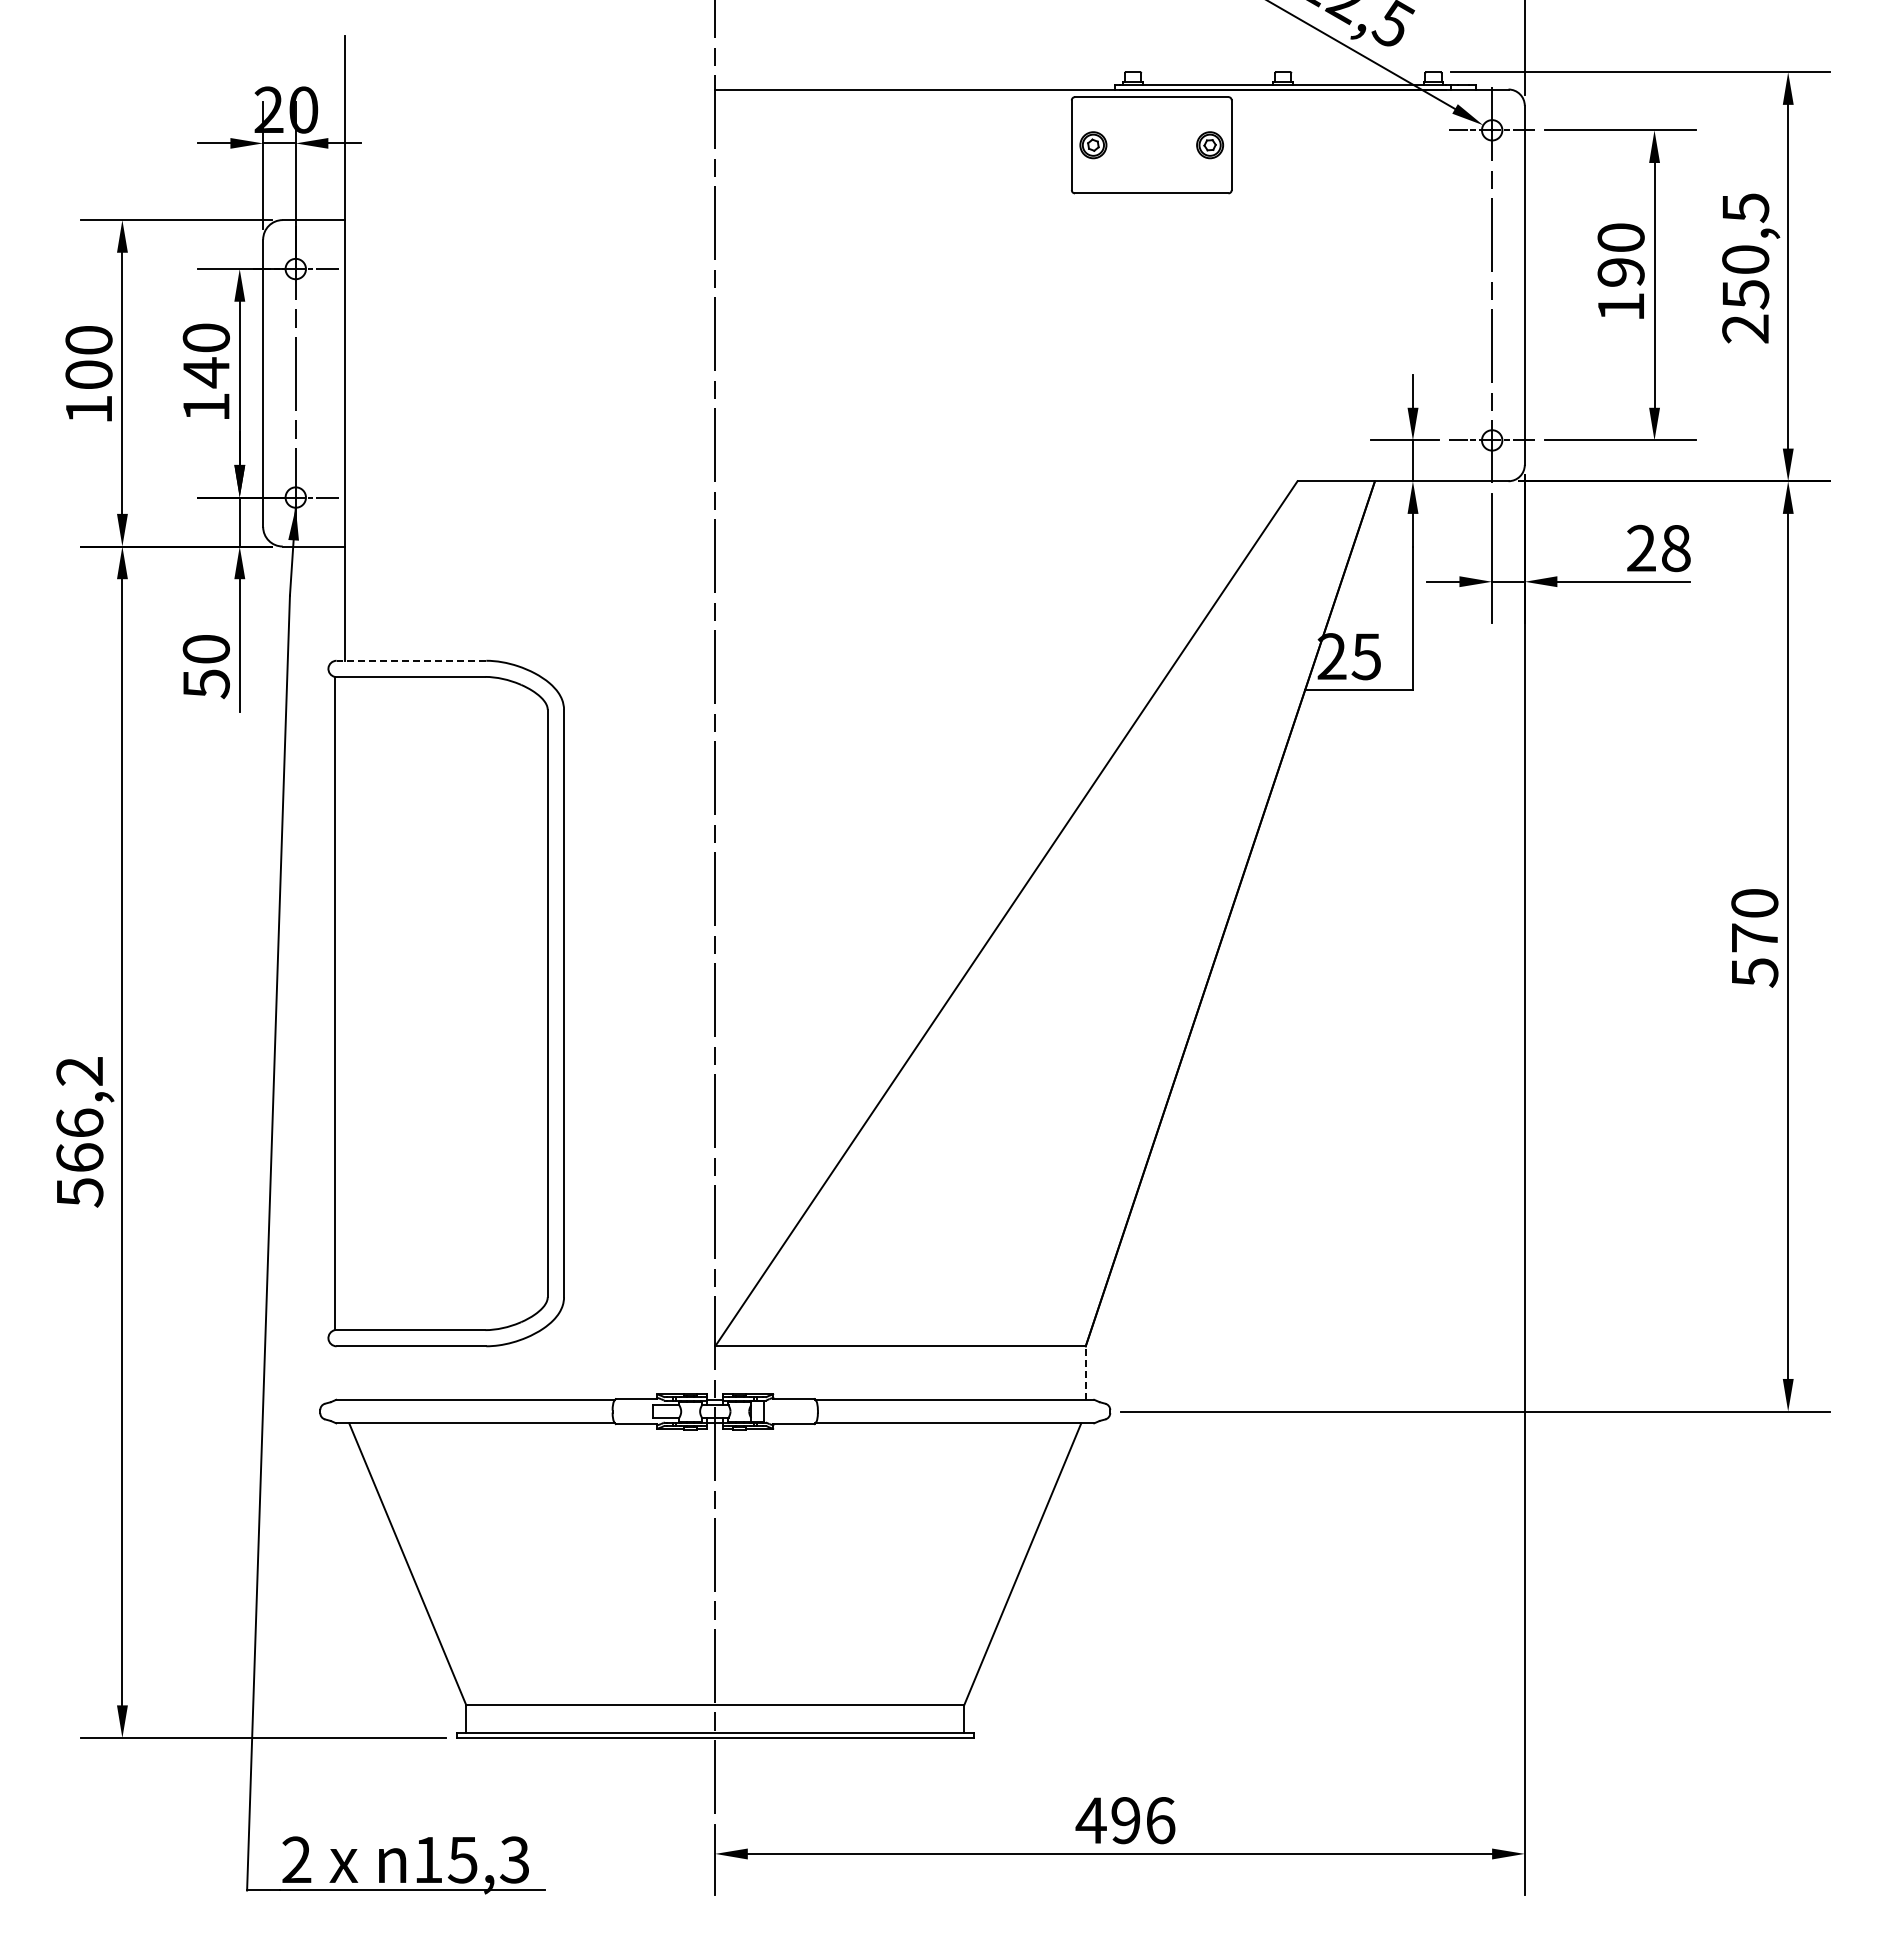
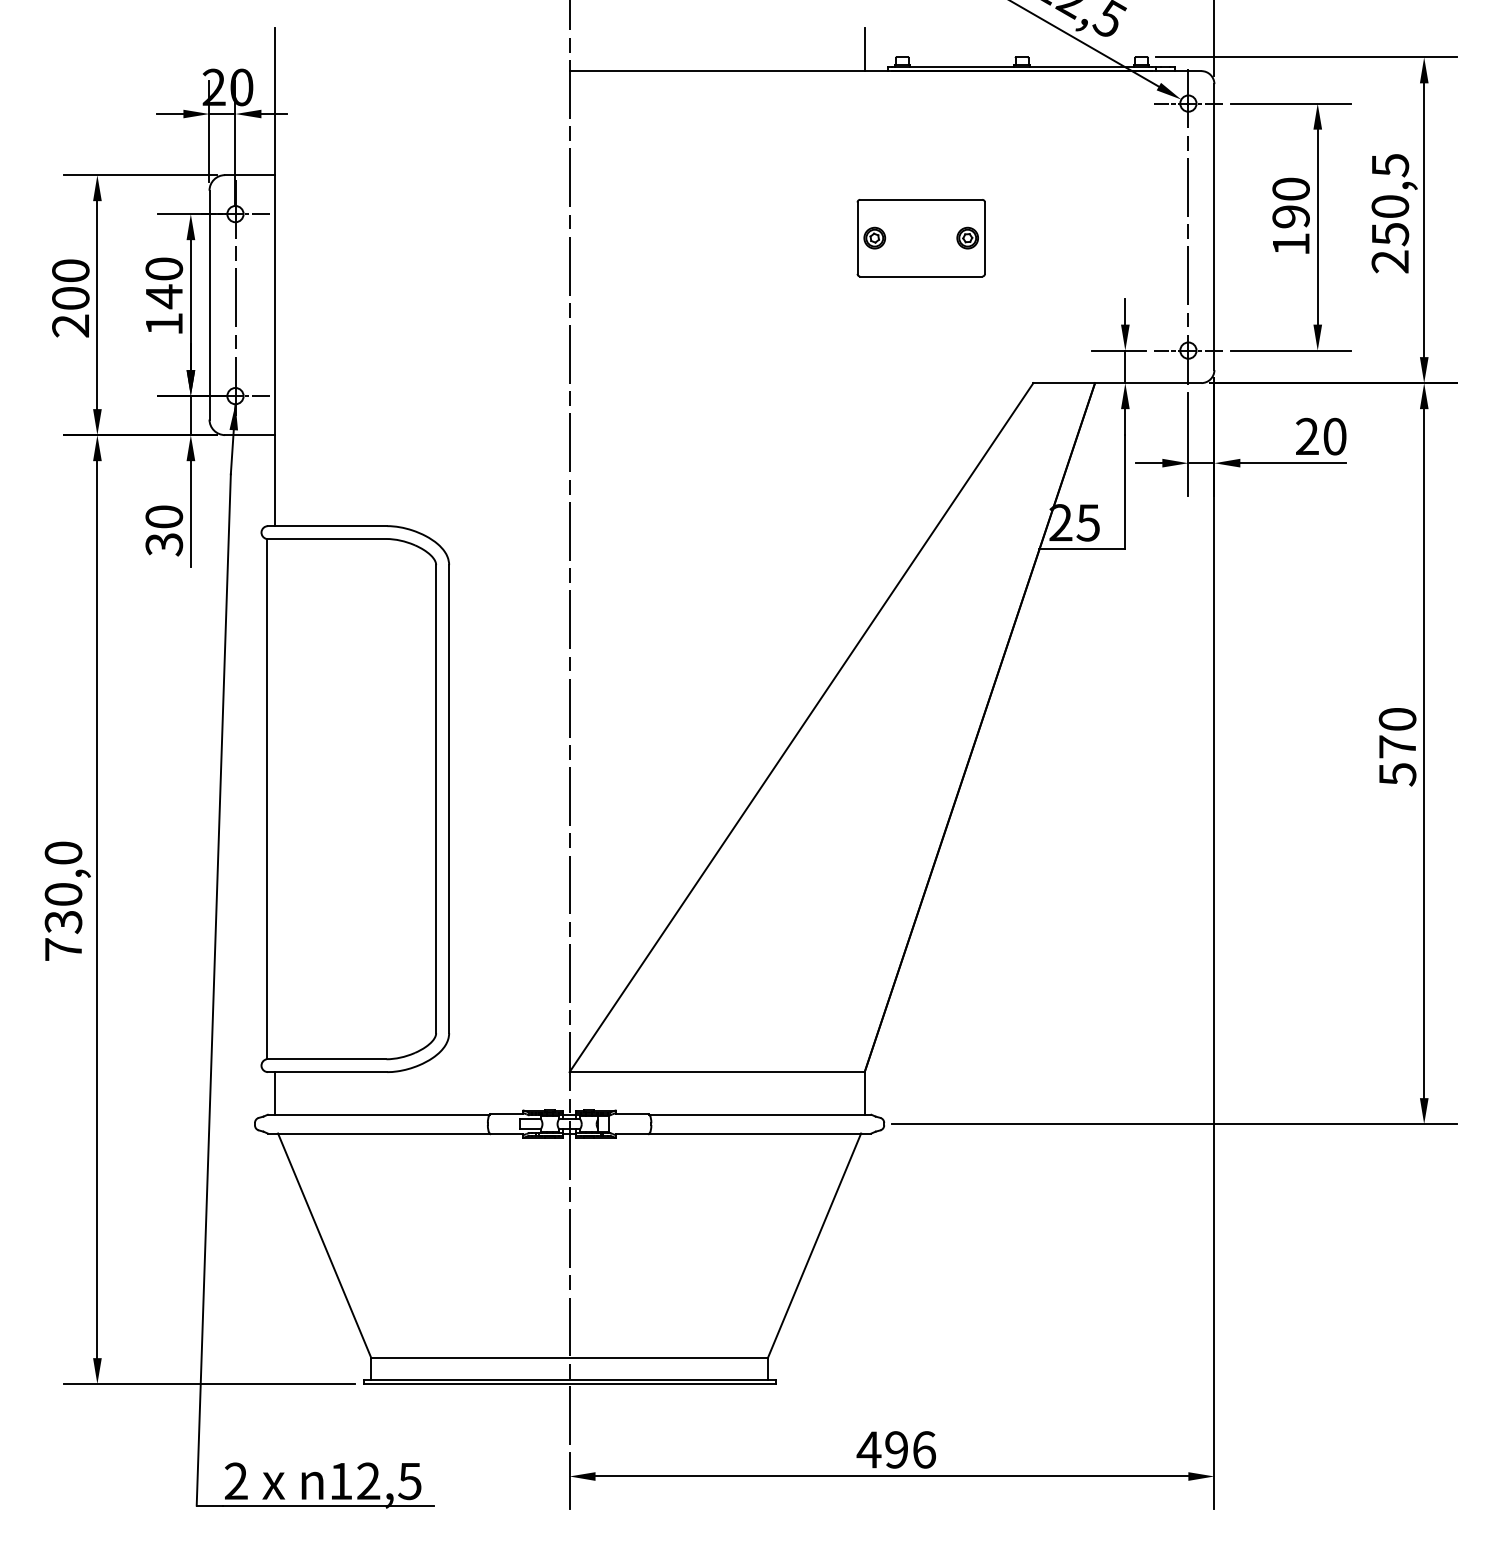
line: (1085, 62) -> (864, 49), added
part: (1151, 145) -> (921, 238), moved
text: (88, 409) -> (70, 325), 100 -> 200
text: (1676, 547) -> (1335, 435), 28 -> 20
line: (411, 660) -> (327, 525), dashed -> solid
text: (205, 684) -> (163, 545), 50 -> 30
text: (79, 1132) -> (63, 901), 566,2 -> 730,0
line: (344, 1372) -> (274, 1093), added
line: (1085, 1373) -> (864, 1093), dashed -> solid
text: (488, 1859) -> (388, 1480), 15,3 -> 12,5

